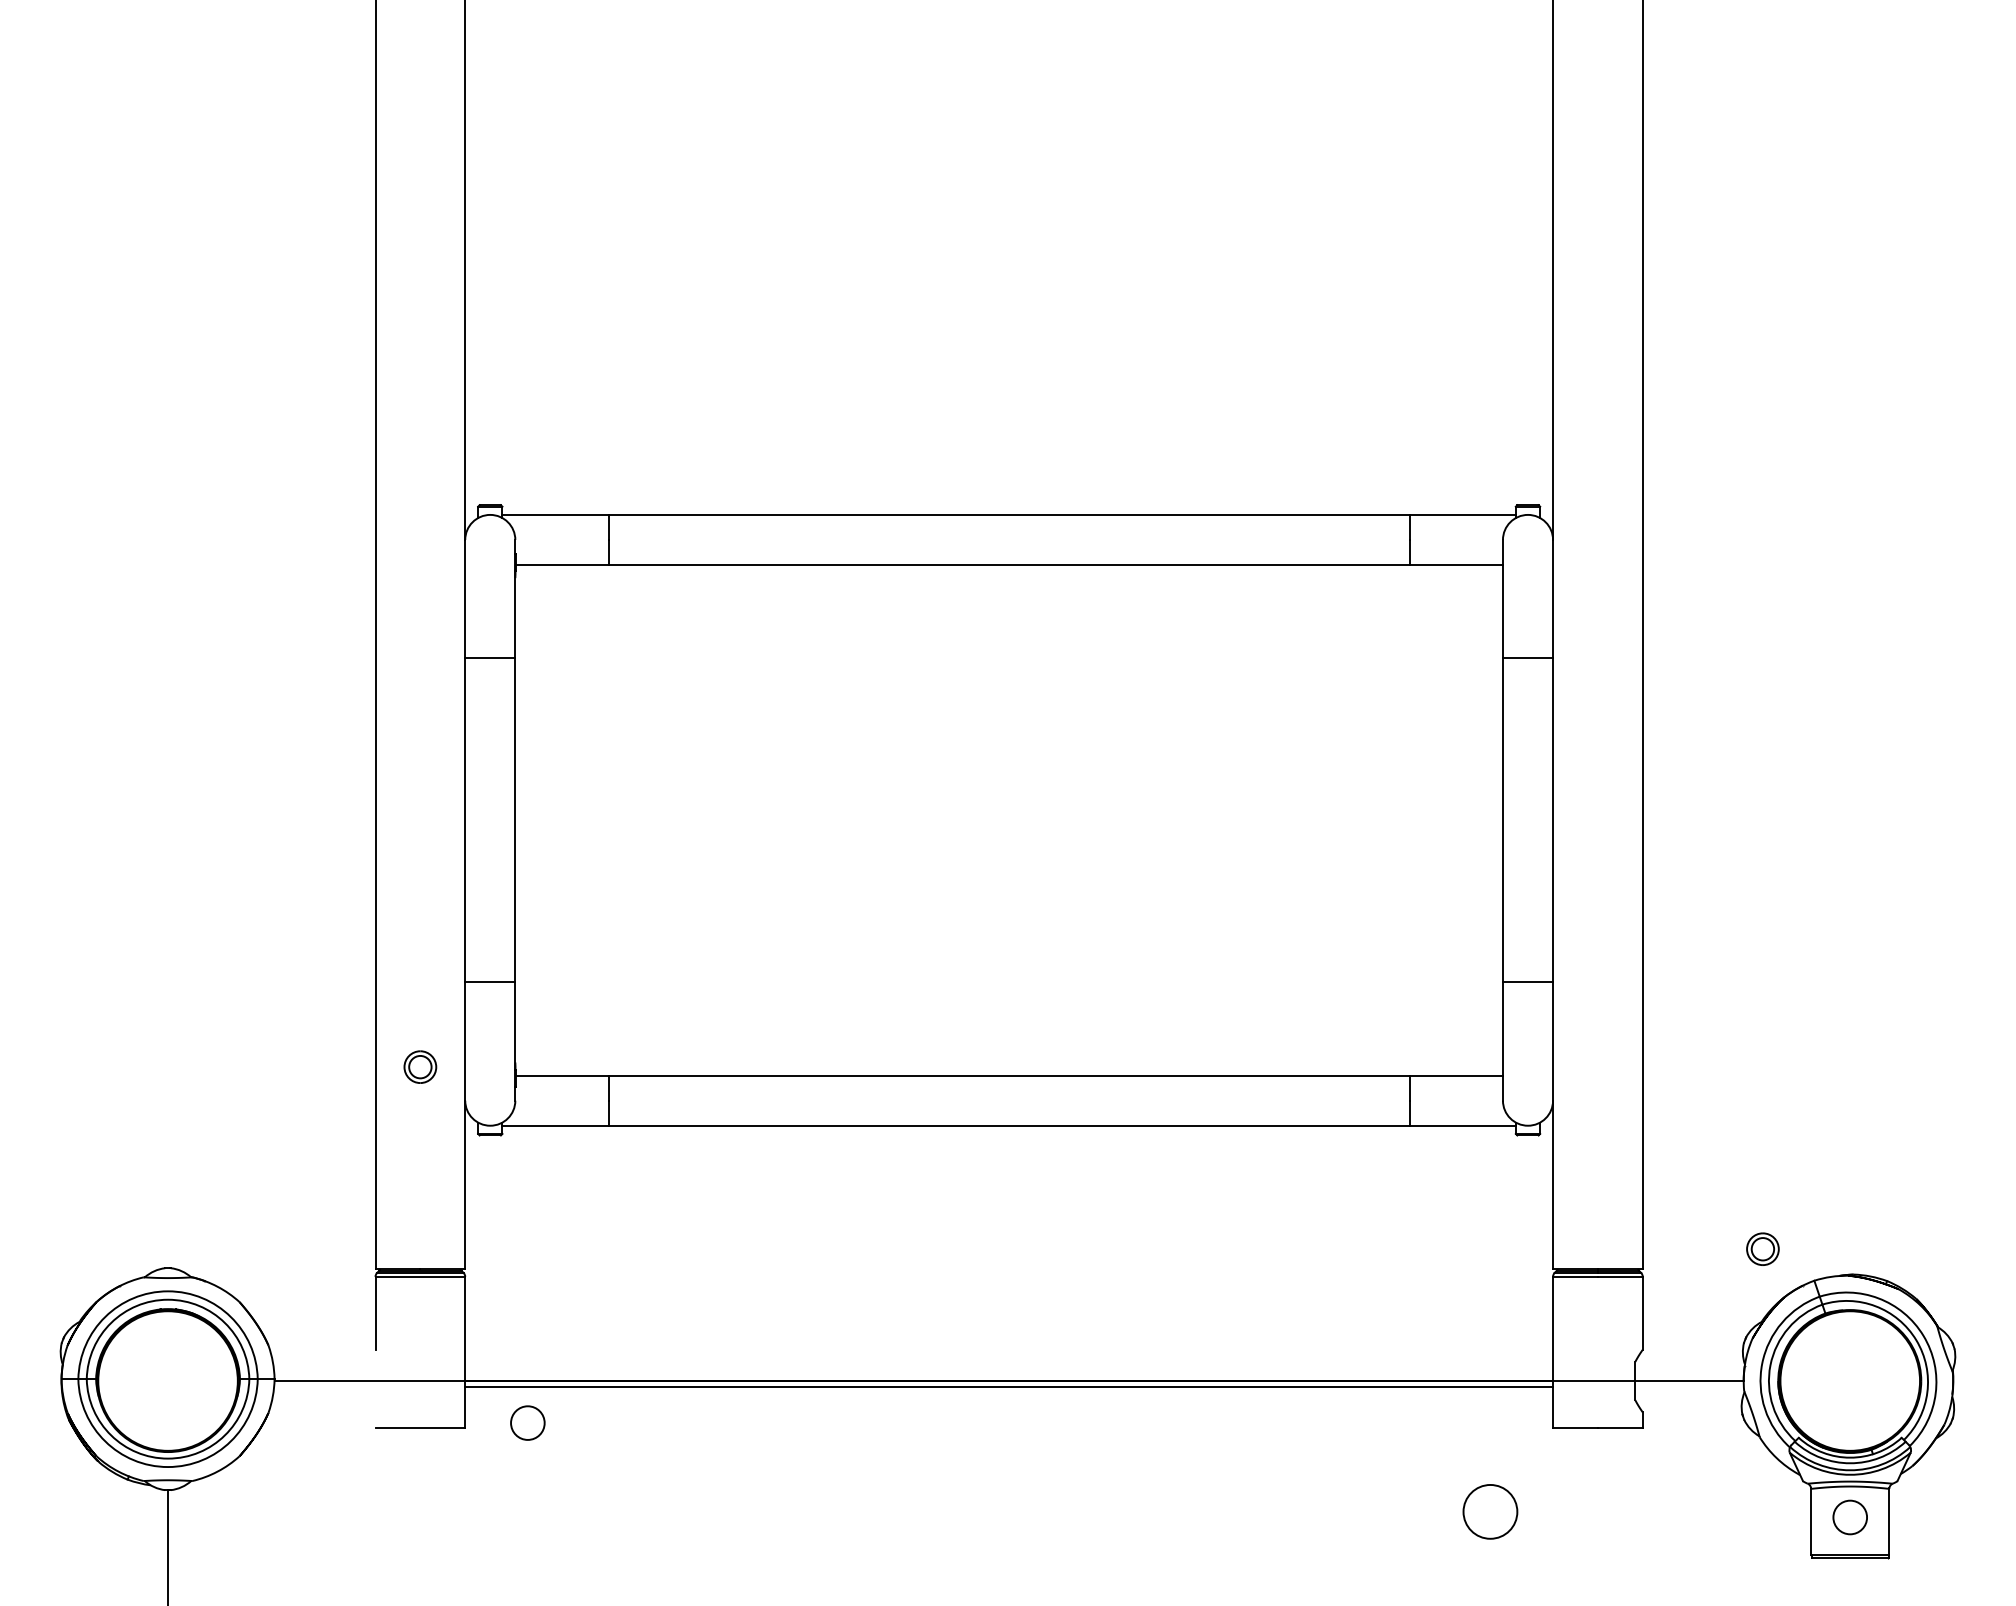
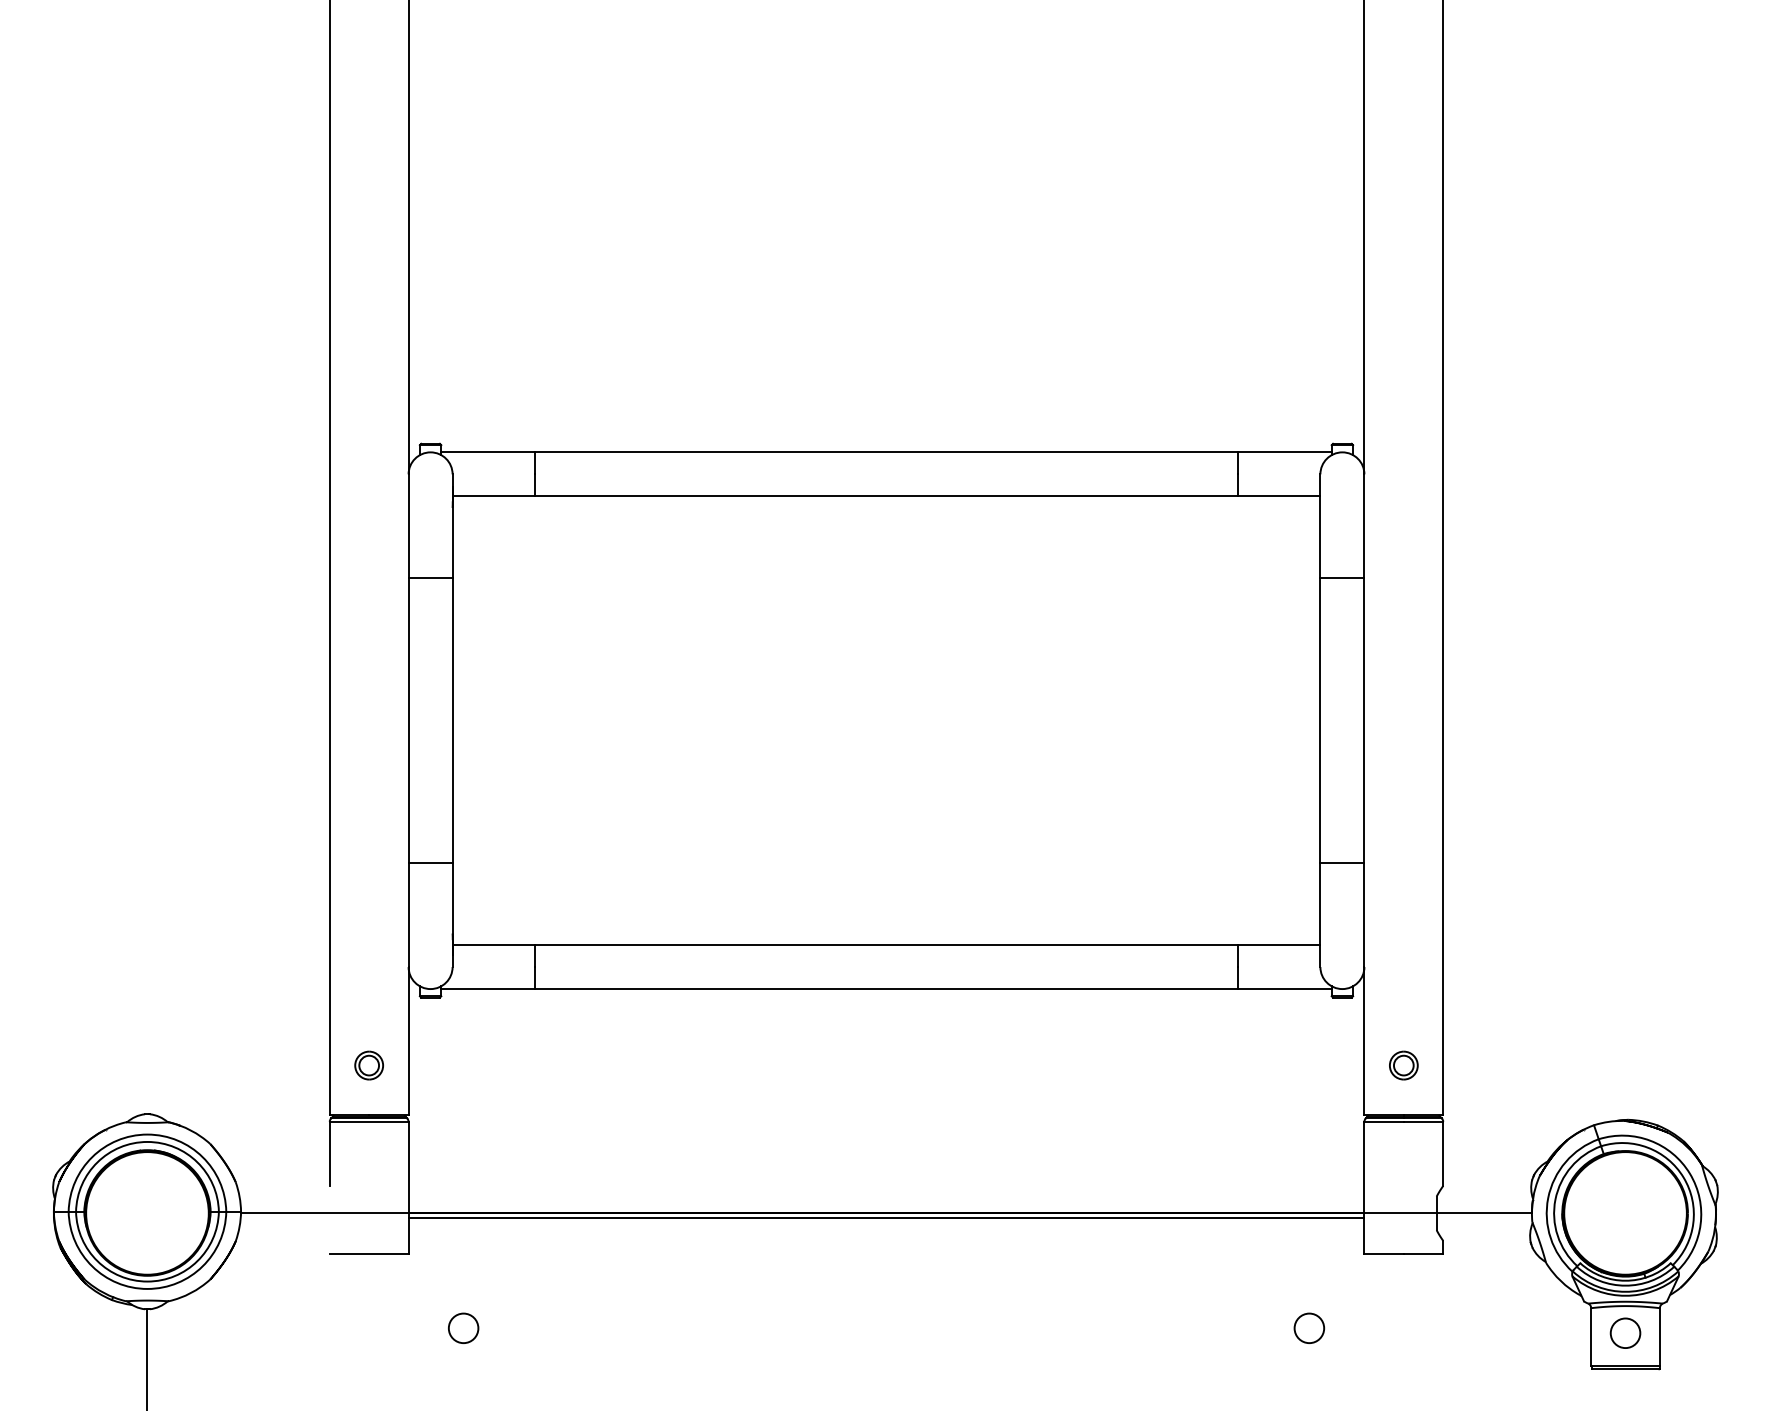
part: (419, 1067) -> (368, 1065), moved
part: (1762, 1249) -> (1403, 1065), moved
circle: (527, 1422) -> (463, 1327), moved
circle: (1490, 1512) -> (1309, 1328), size x0.62

